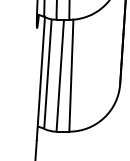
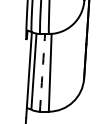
arc: (60, 75) -> (42, 72), solid -> dashed

